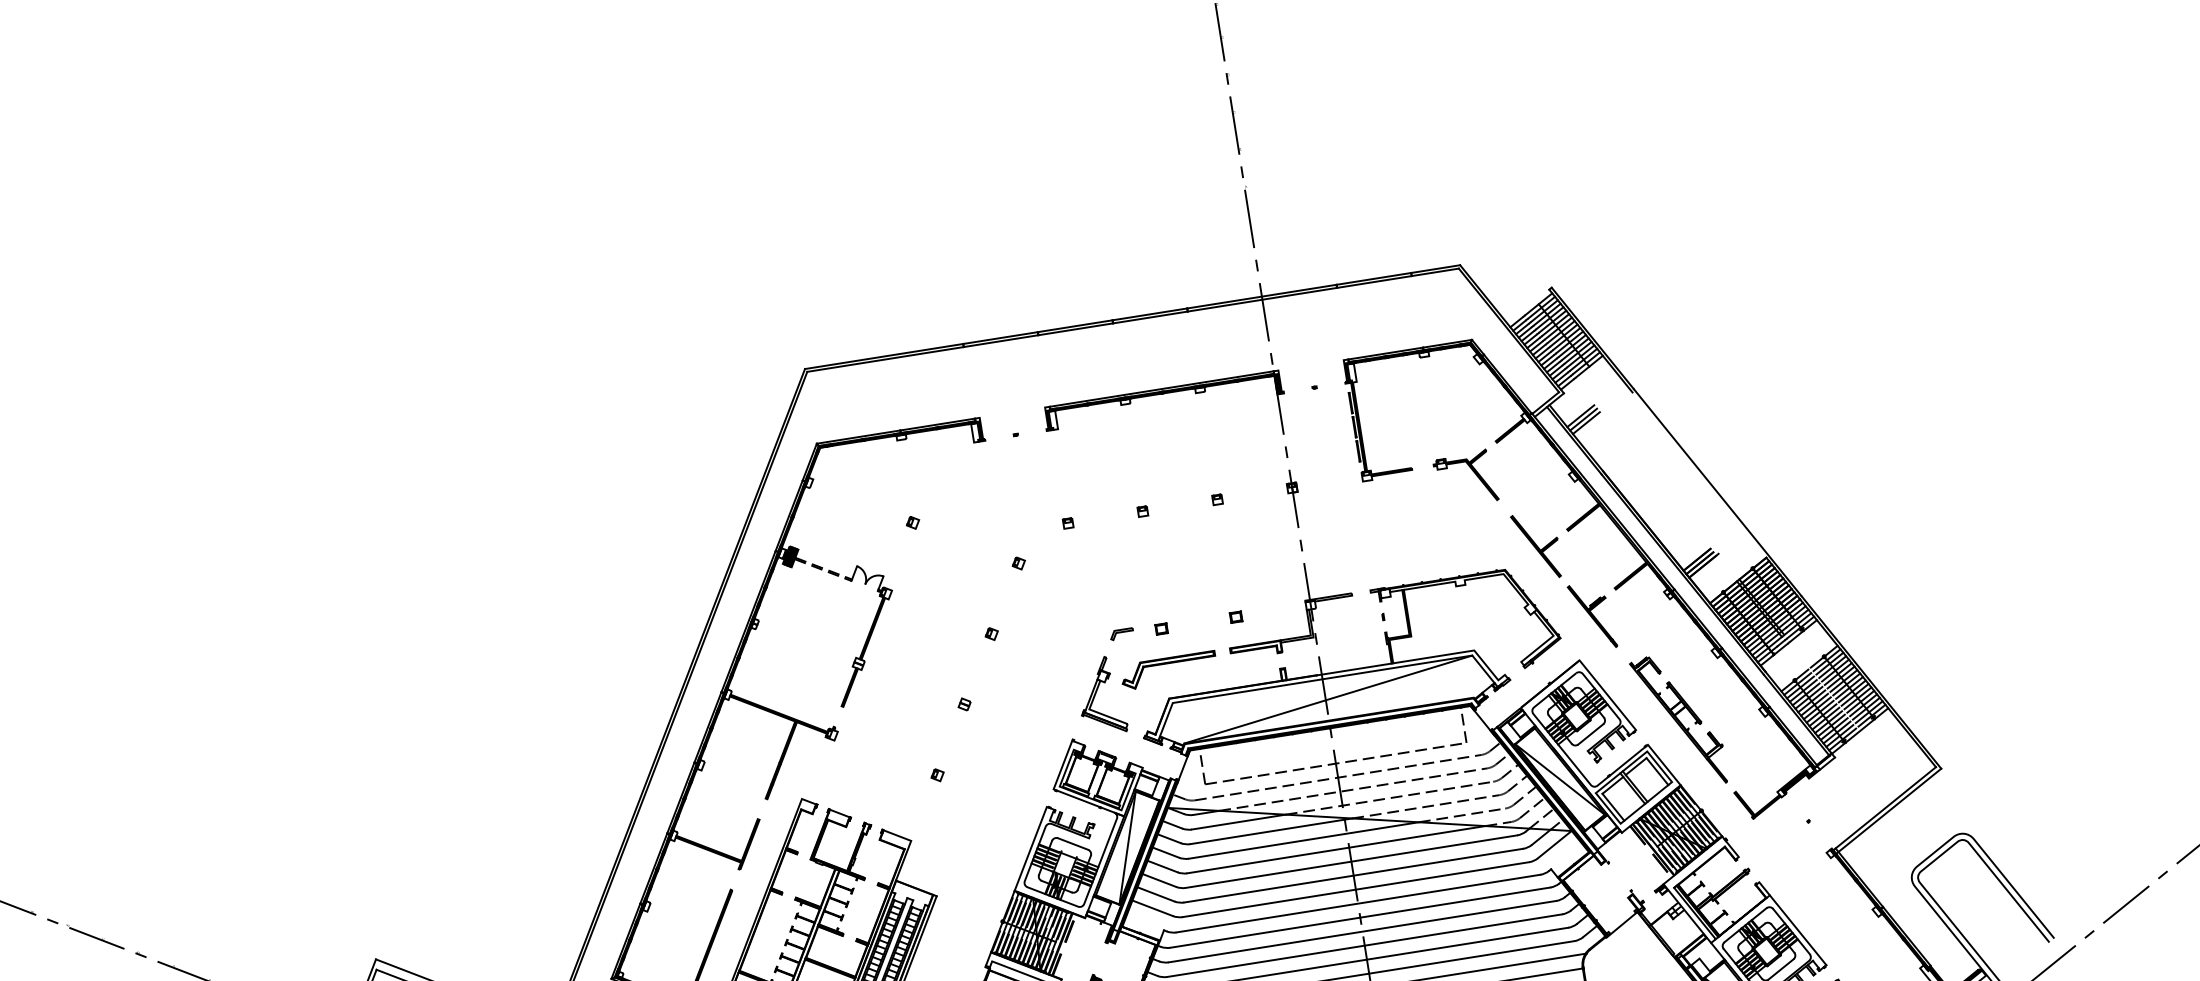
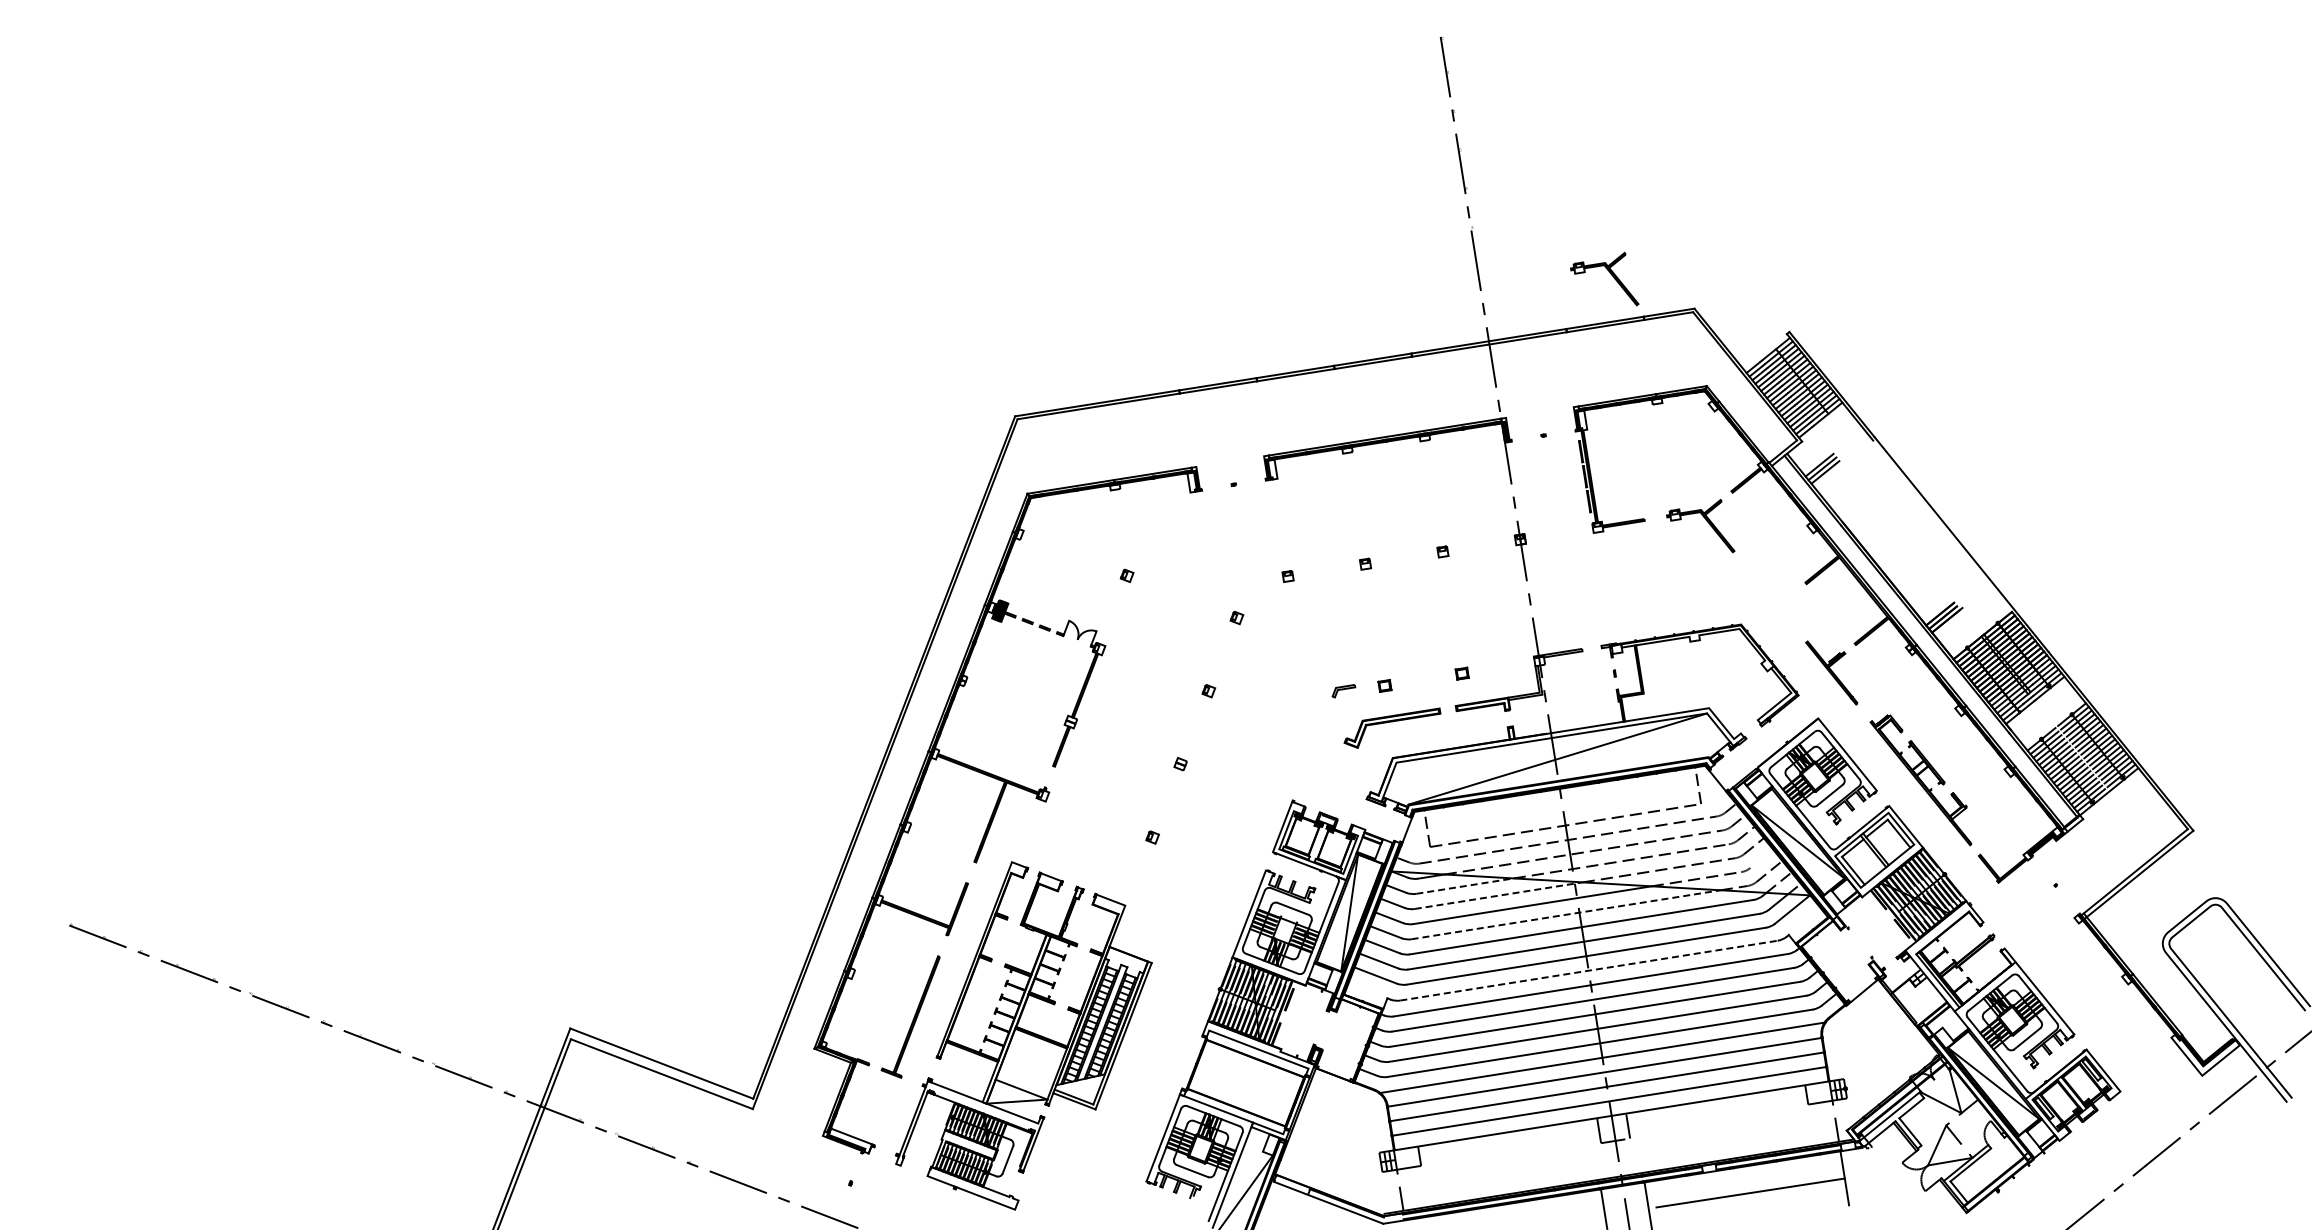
part: (1378, 231) -> (1609, 273), added
part: (1535, 545) -> (1772, 599), removed
part: (1097, 691) -> (1318, 750), removed
line: (1524, 795) -> (1761, 858), removed
line: (1239, 822) -> (1465, 886), solid -> dashed
line: (1271, 831) -> (1498, 895), solid -> dashed
line: (1336, 849) -> (1566, 914), solid -> dashed
line: (1357, 903) -> (1588, 970), solid -> dashed

